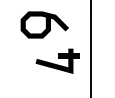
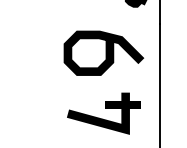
curve: (45, 24) -> (105, 52), moved

